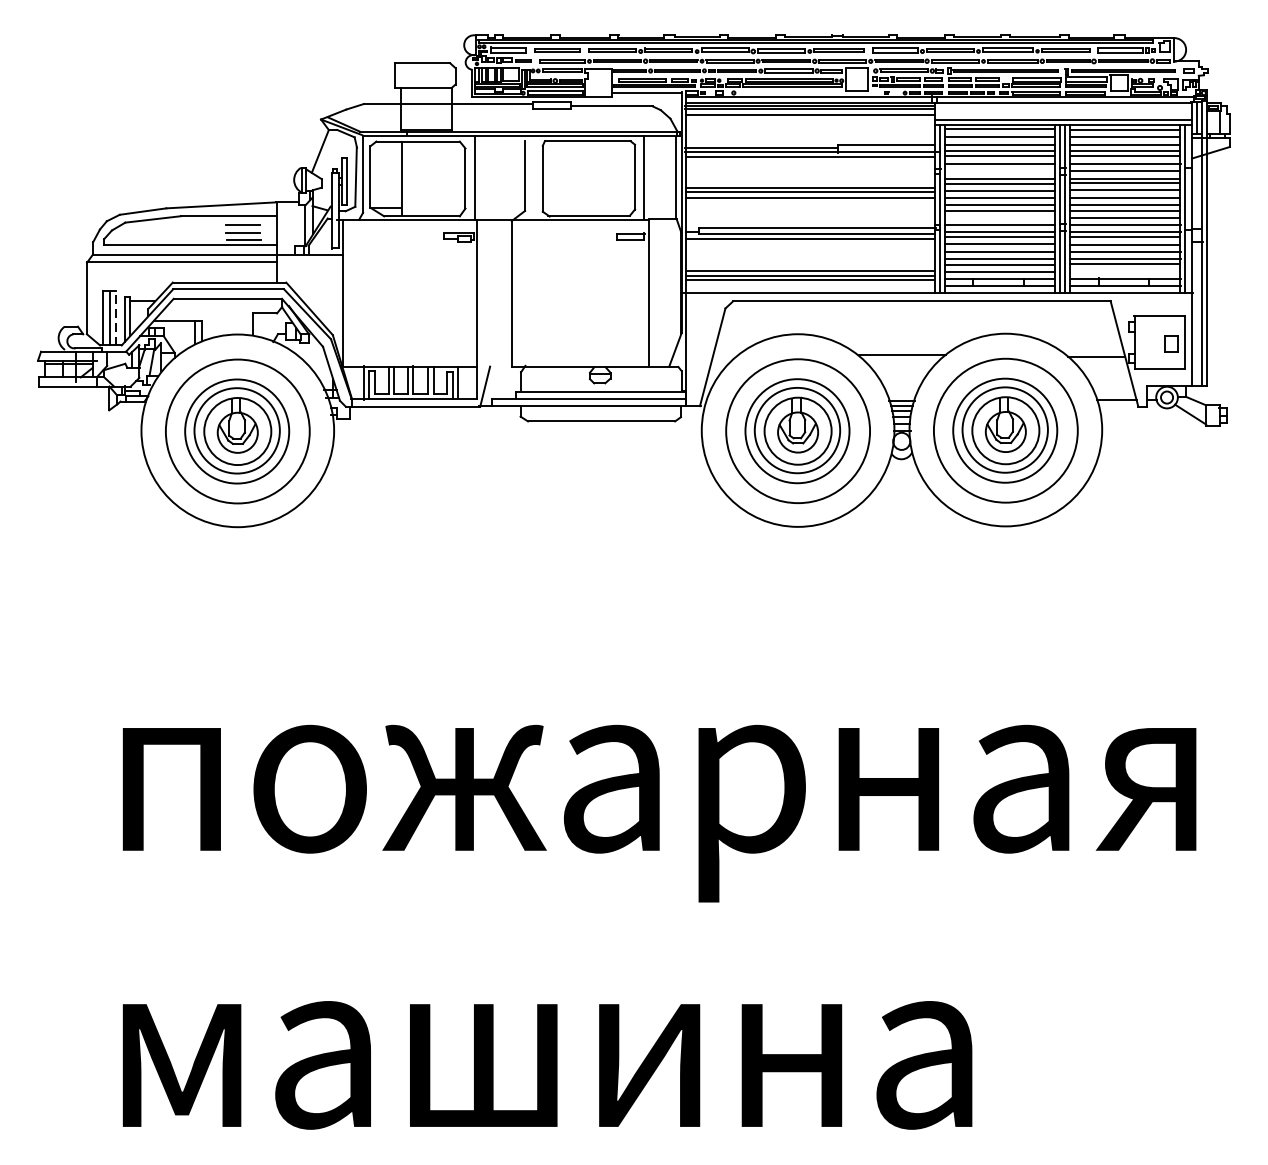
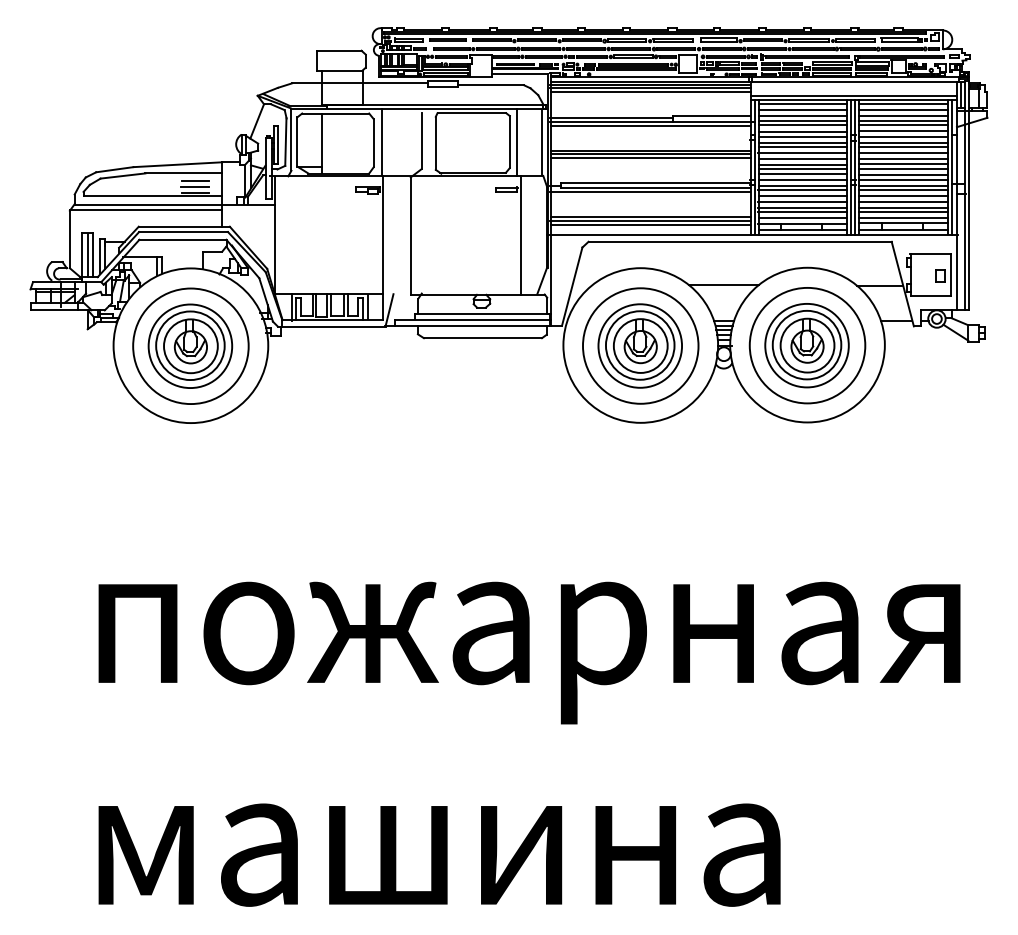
line: (999, 171) -> (802, 137), added
line: (999, 217) -> (802, 174), added
line: (1125, 271) -> (903, 217), added
line: (115, 318) -> (92, 255), dashed -> solid

